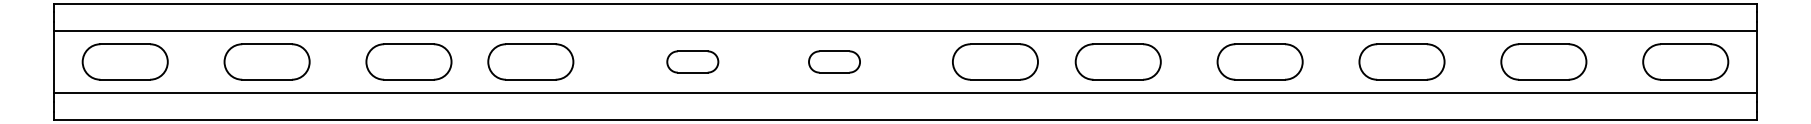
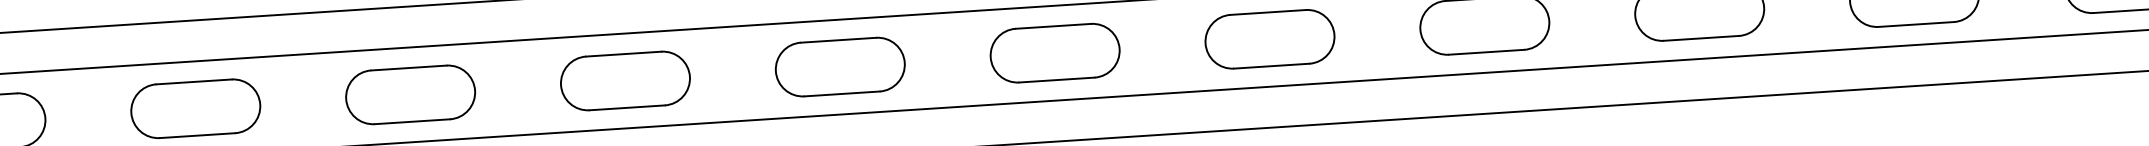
part: (530, 61) -> (410, 94), moved
part: (692, 61) -> (625, 80), size x1.67
part: (834, 61) -> (840, 66), size x1.67
part: (995, 61) -> (1055, 52), moved

